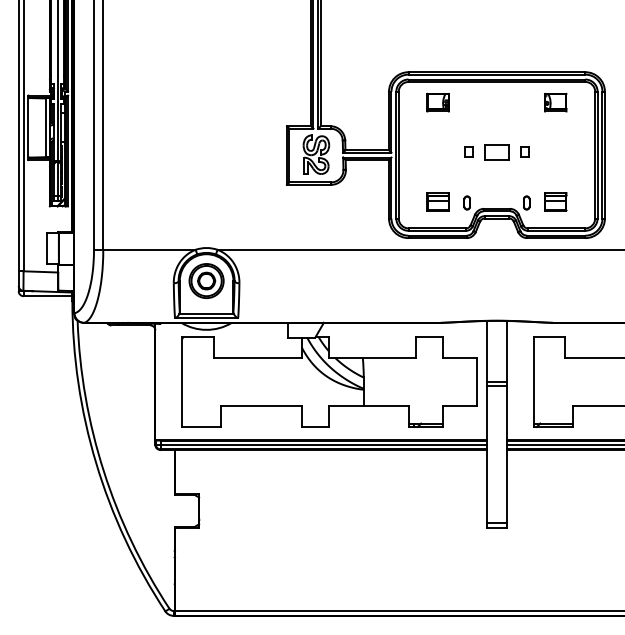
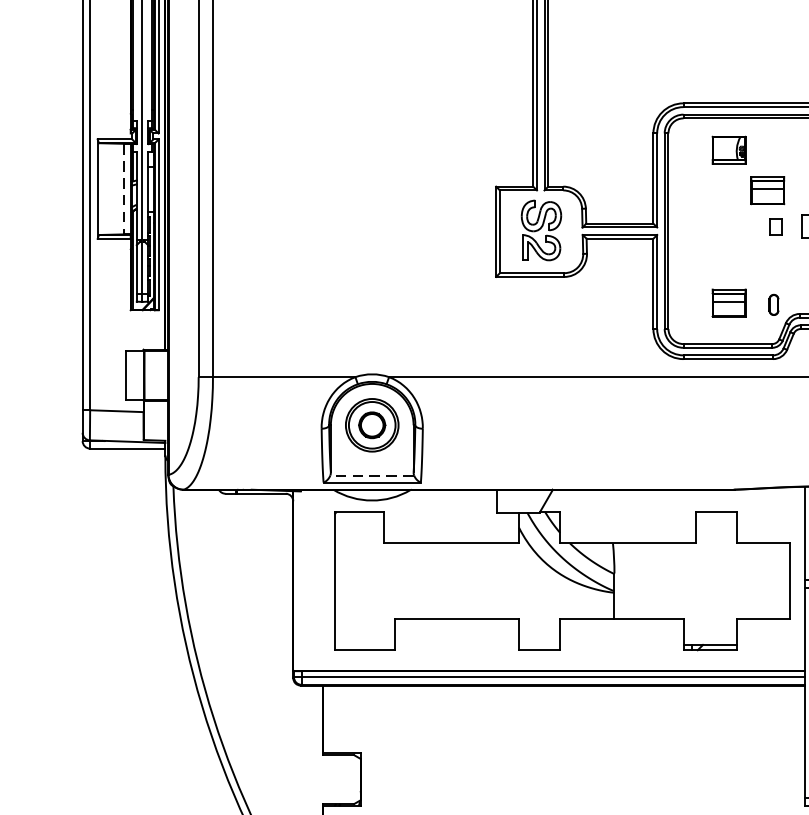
line: (45, 128) -> (123, 190), solid -> dashed
part: (462, 128) -> (766, 190), added
line: (206, 313) -> (372, 475), solid -> dashed

